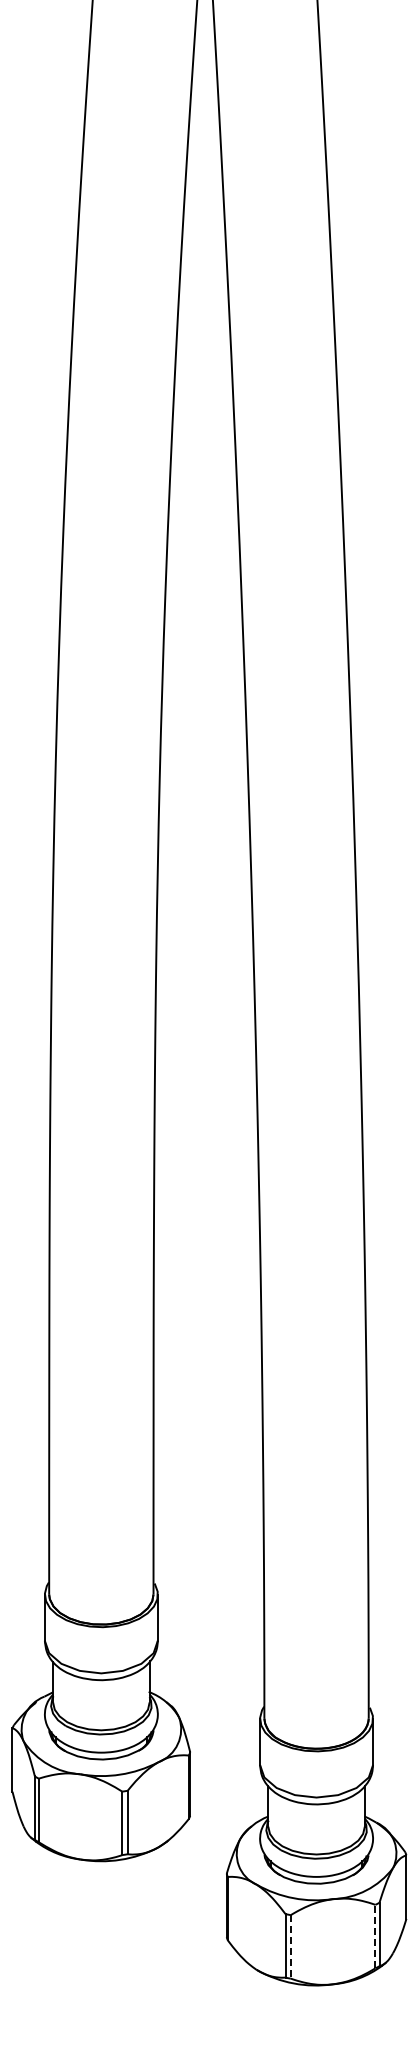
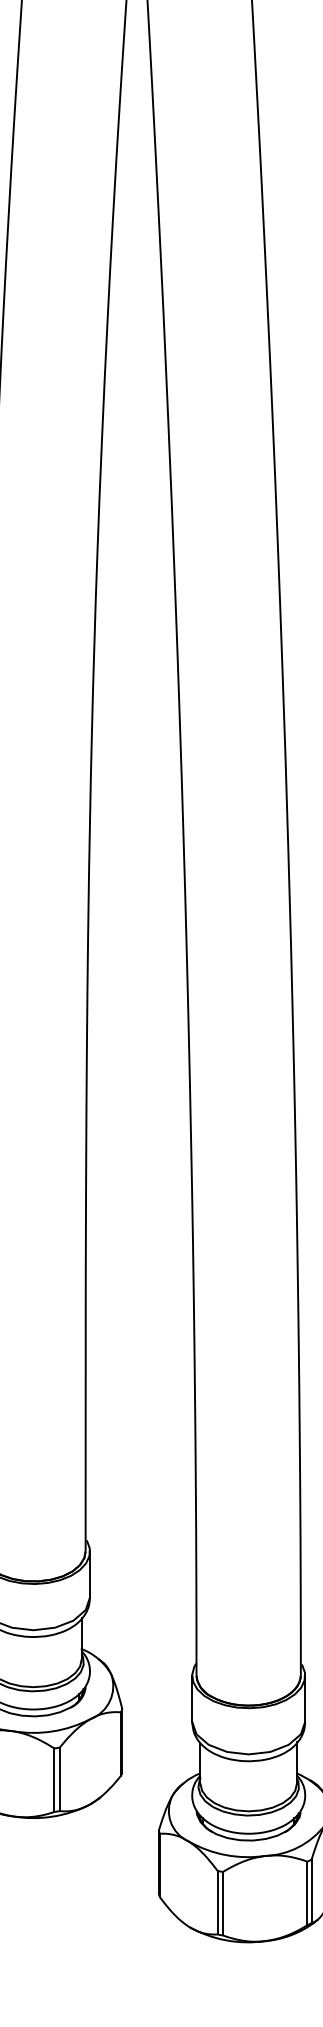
line: (375, 1936) -> (307, 1893), dashed -> solid
line: (290, 1946) -> (222, 1903), dashed -> solid

